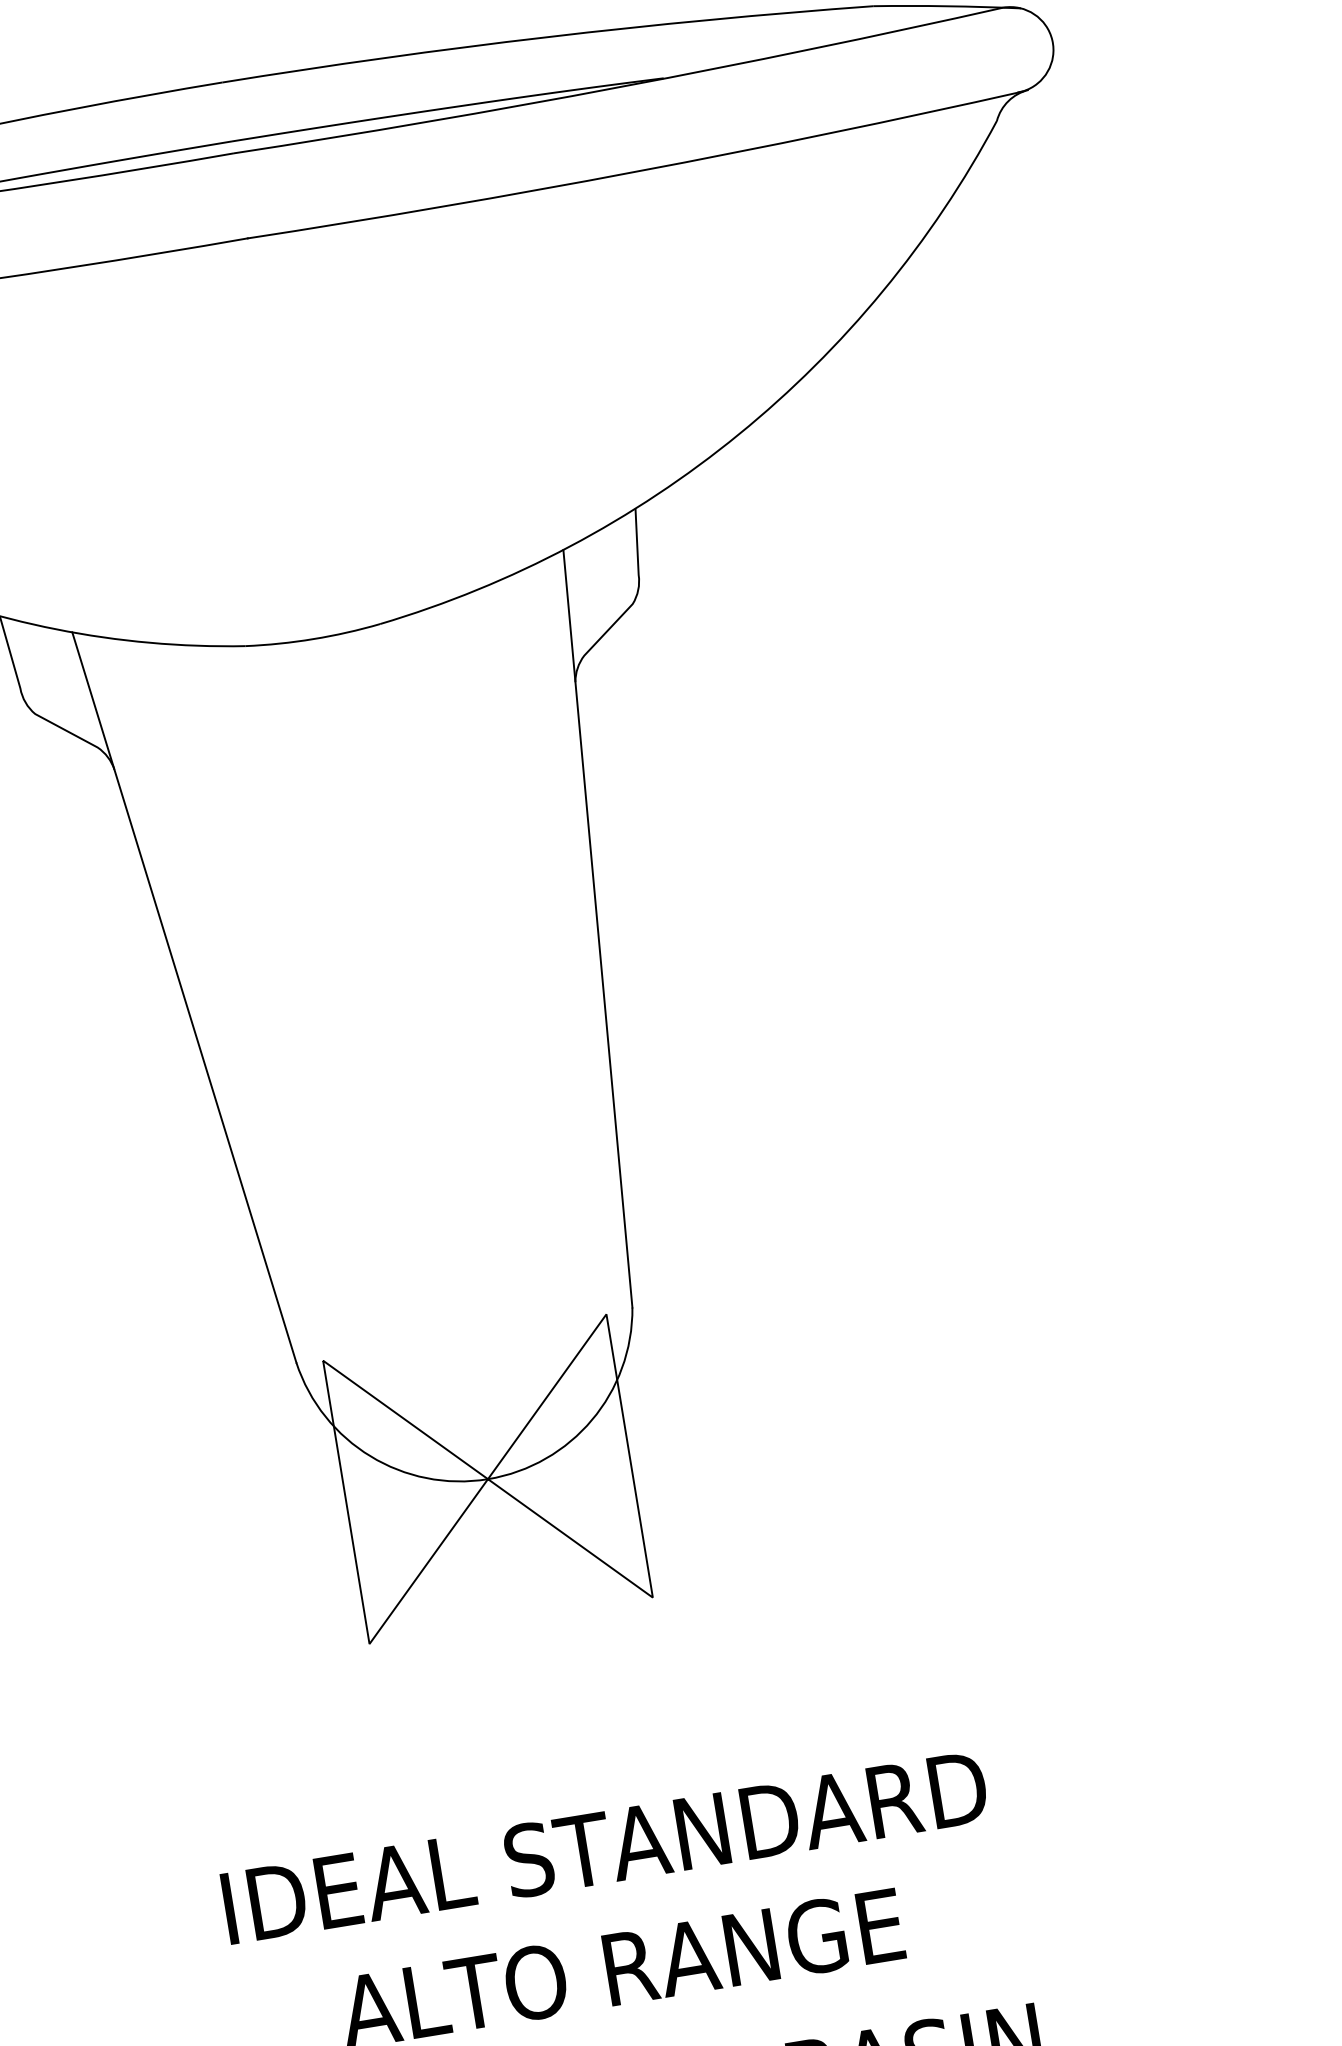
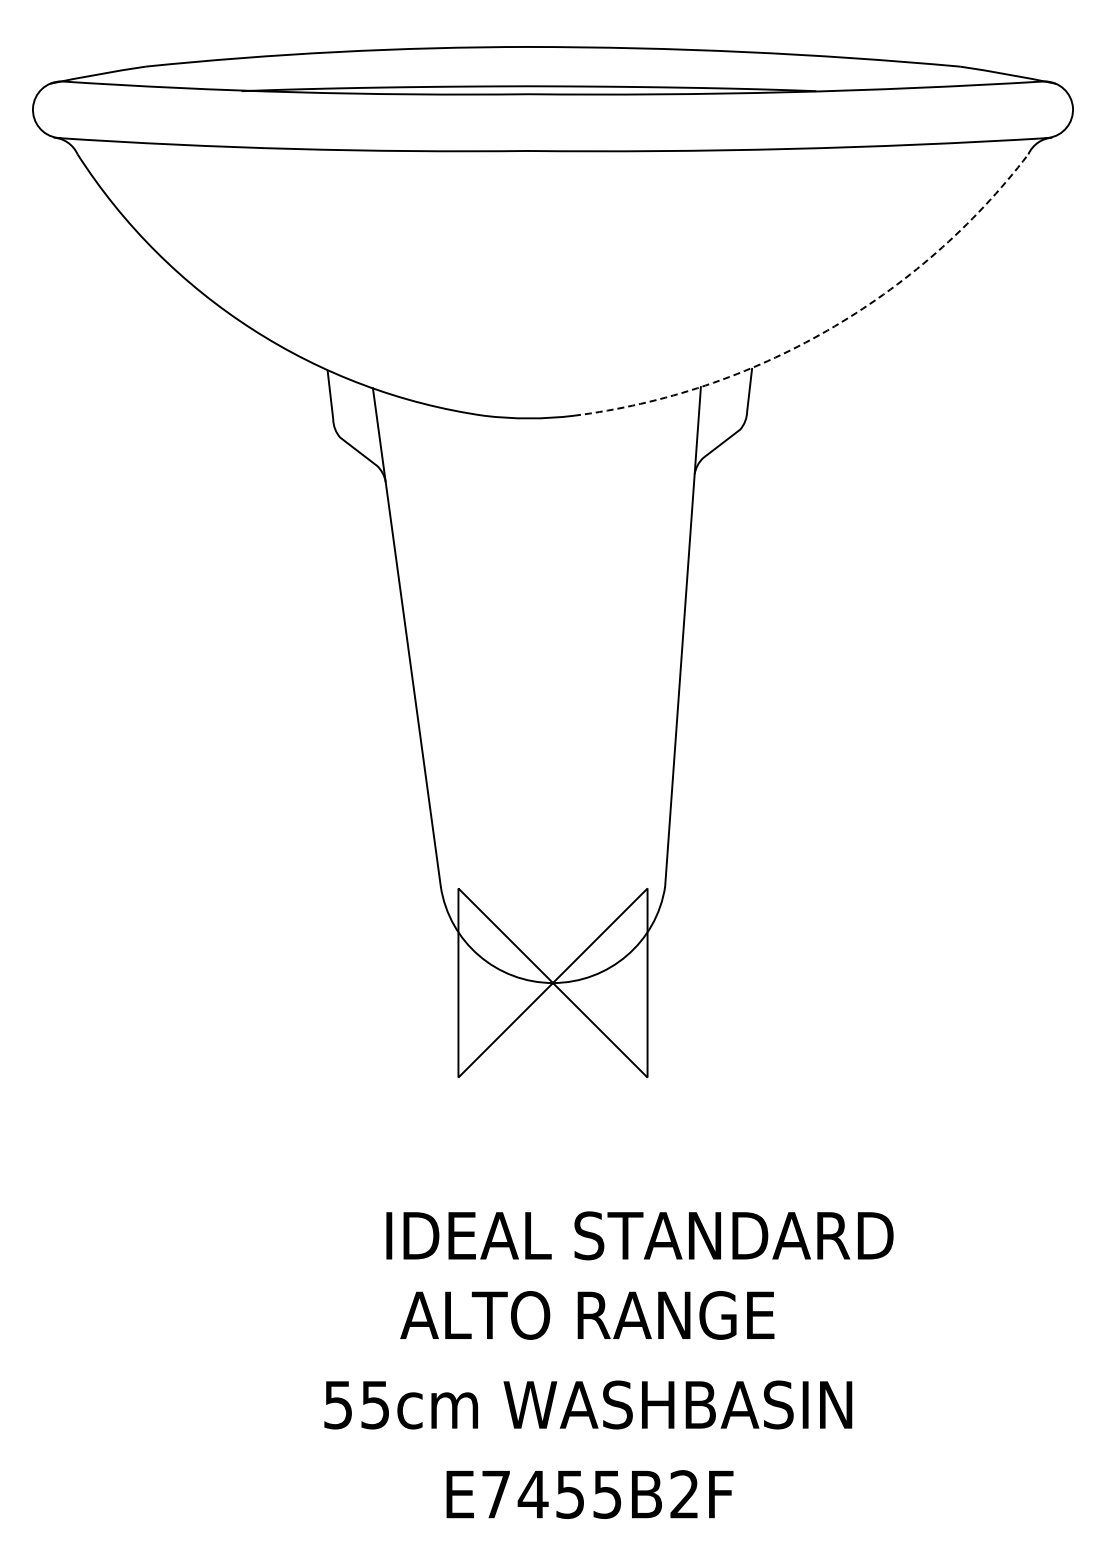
arc: (739, 434) -> (827, 330), solid -> dashed
text: (604, 1847) -> (639, 1235), moved

